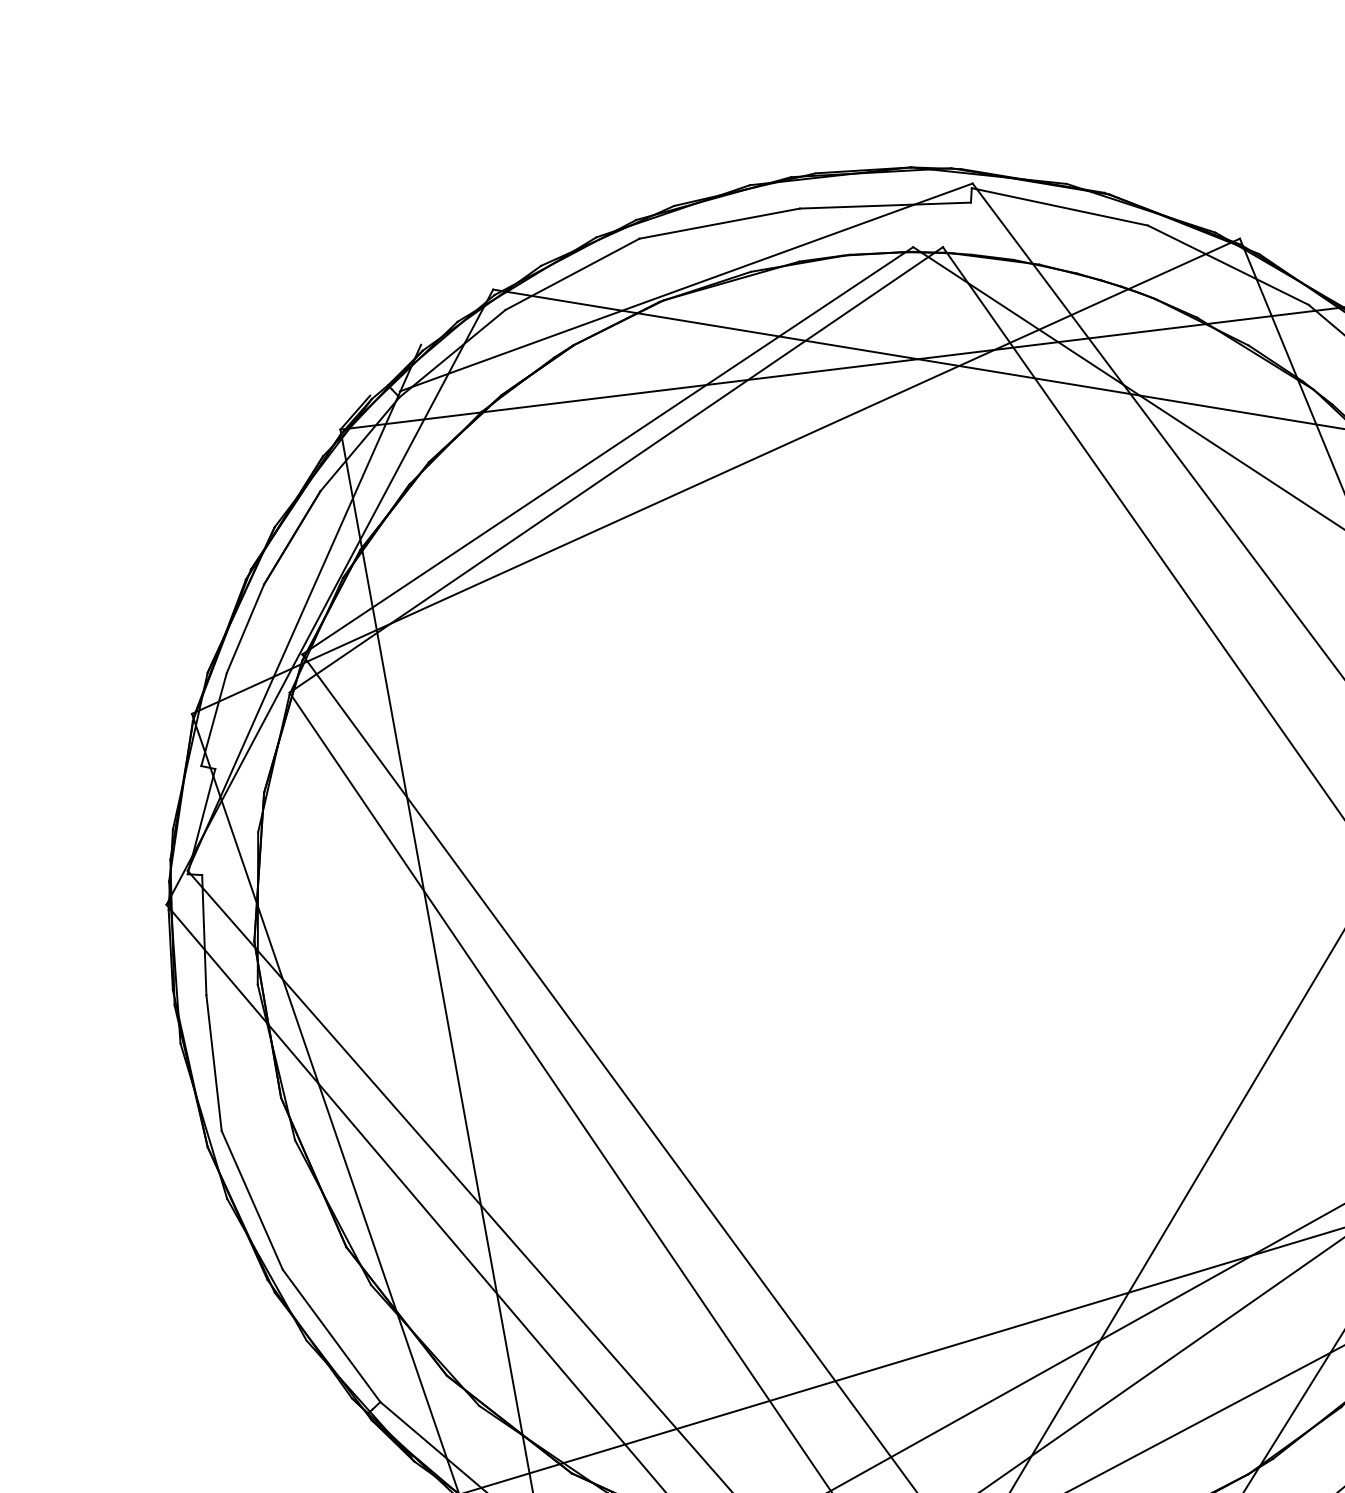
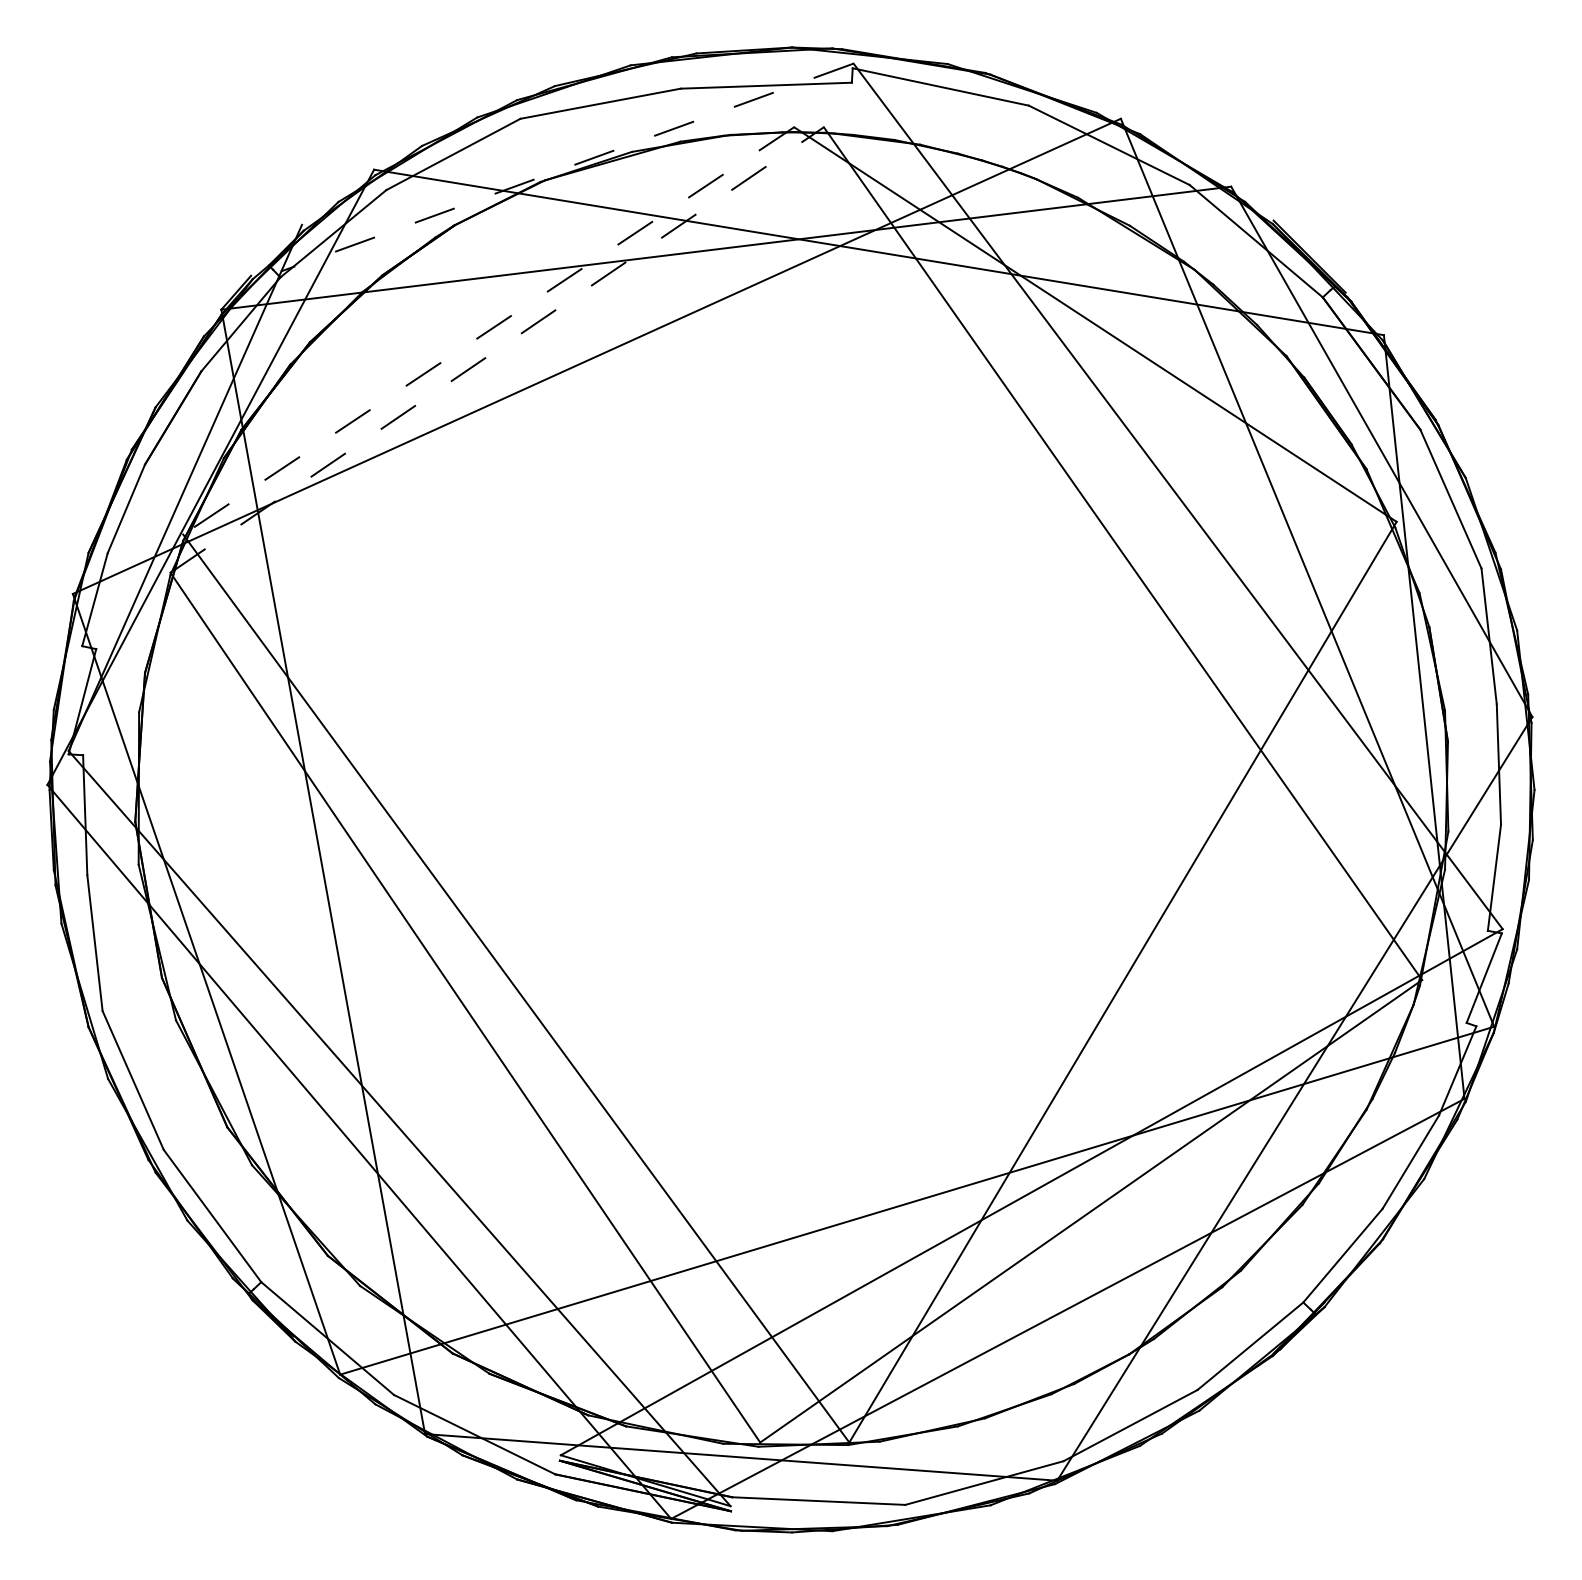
line: (686, 287) -> (567, 167), solid -> dashed
line: (607, 451) -> (488, 331), solid -> dashed
line: (616, 469) -> (497, 349), solid -> dashed

